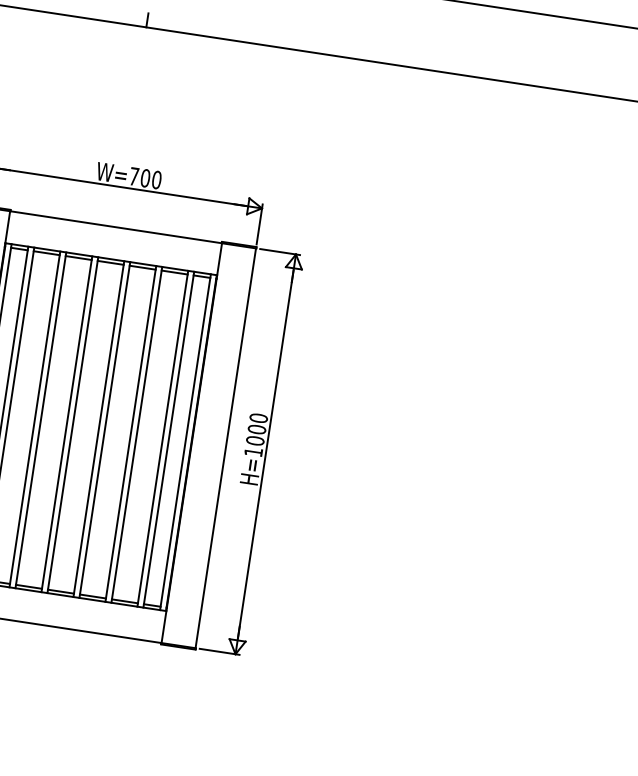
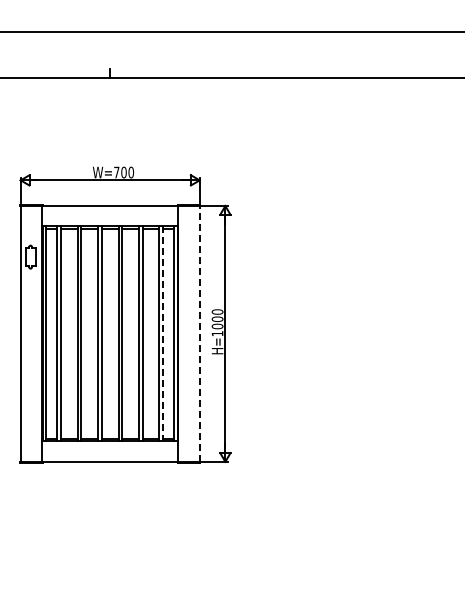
line: (168, 440) -> (163, 334), solid -> dashed
line: (225, 447) -> (199, 333), solid -> dashed

